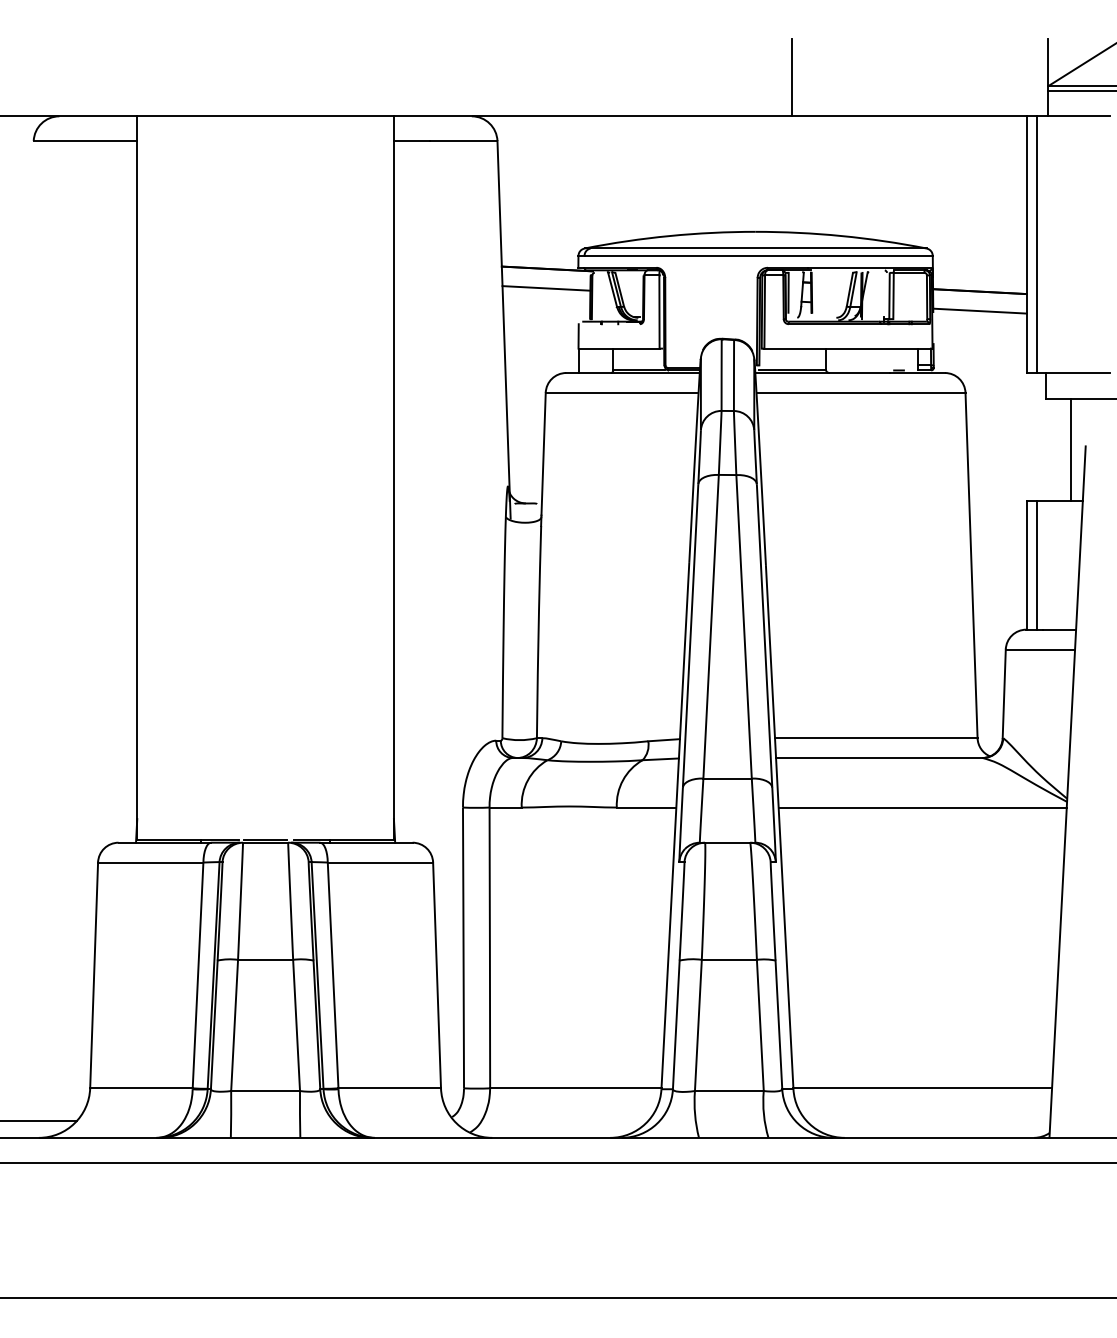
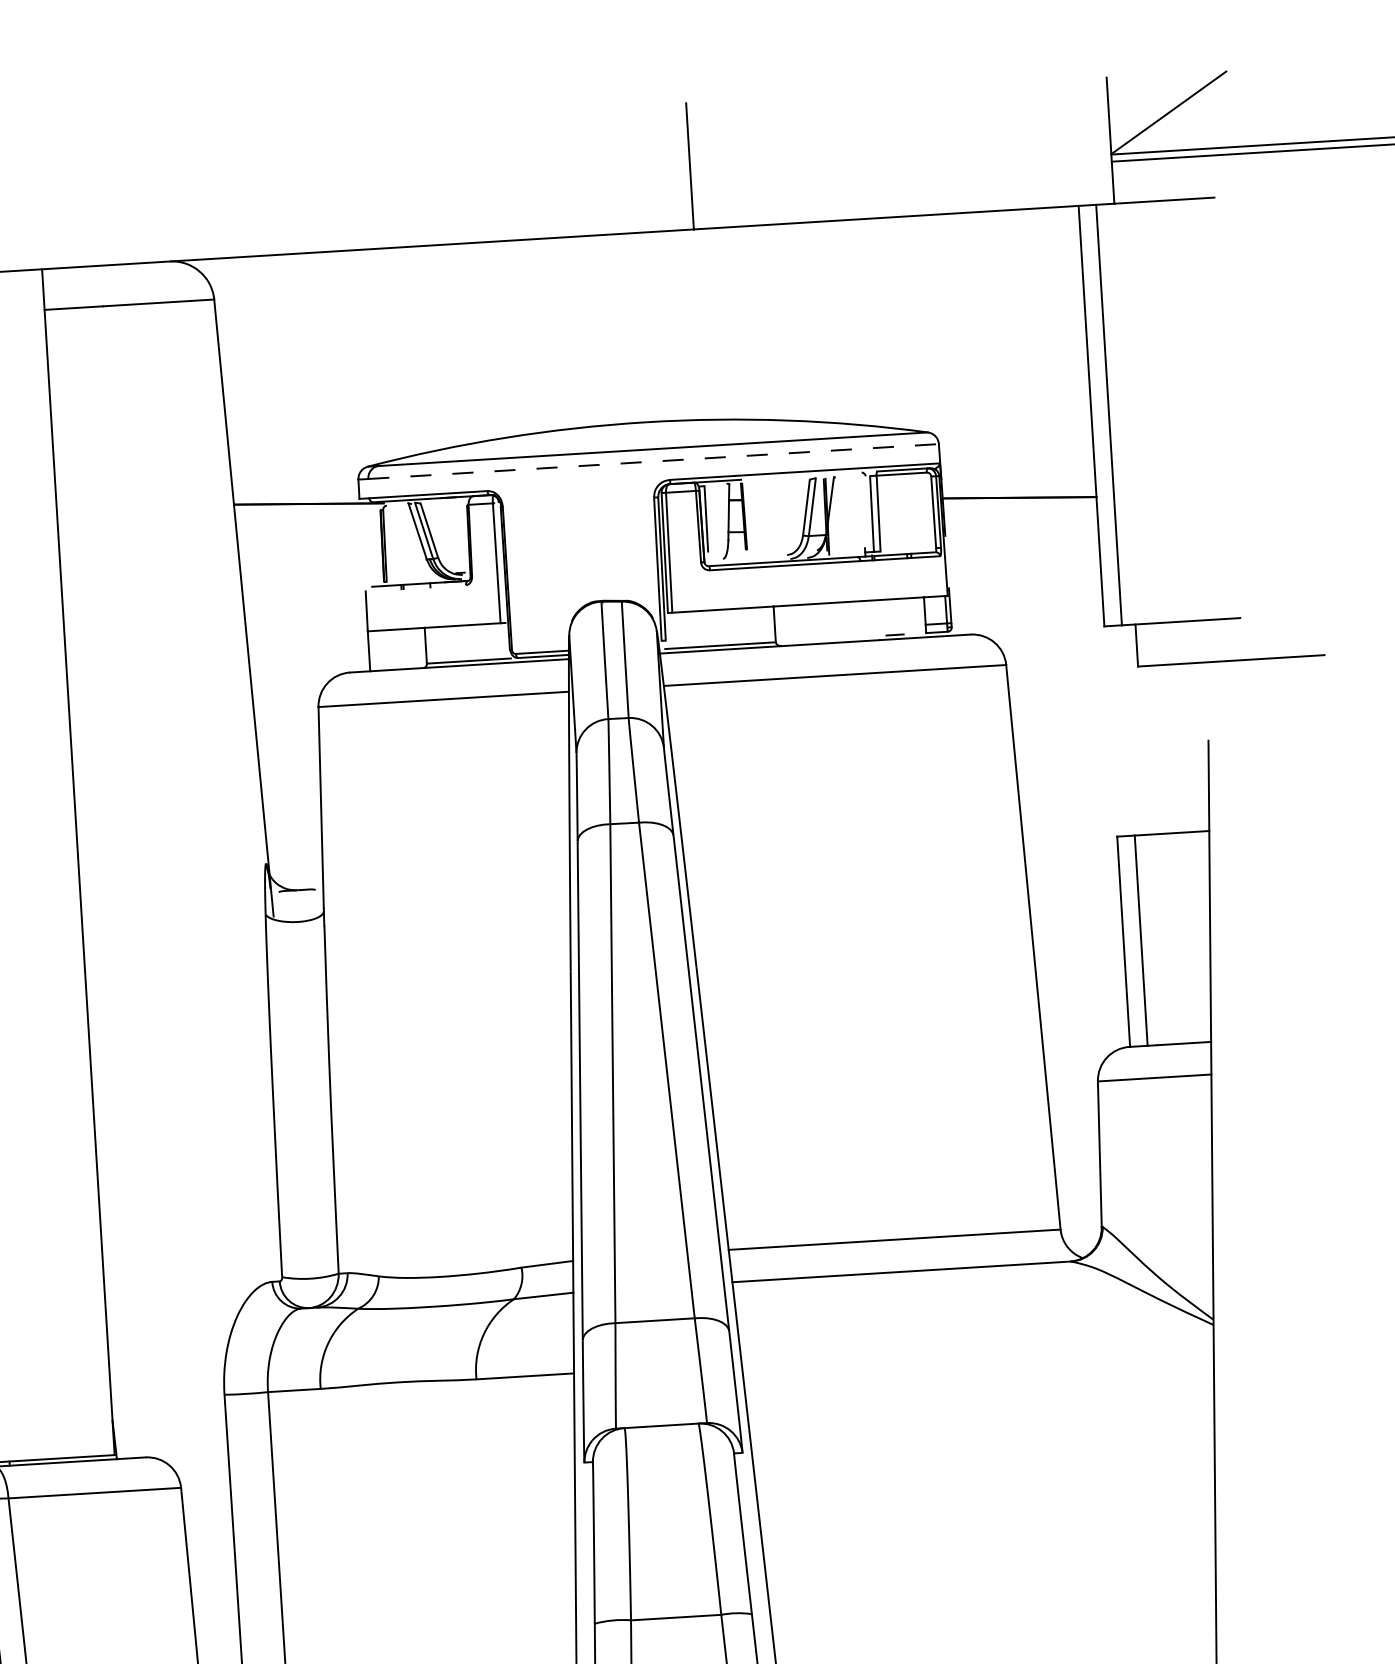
line: (759, 256) -> (655, 462), solid -> dashed
line: (546, 288) -> (309, 536), removed
line: (979, 310) -> (1020, 528), removed
line: (1071, 449) -> (1185, 747), removed
line: (922, 807) -> (977, 1348), removed

